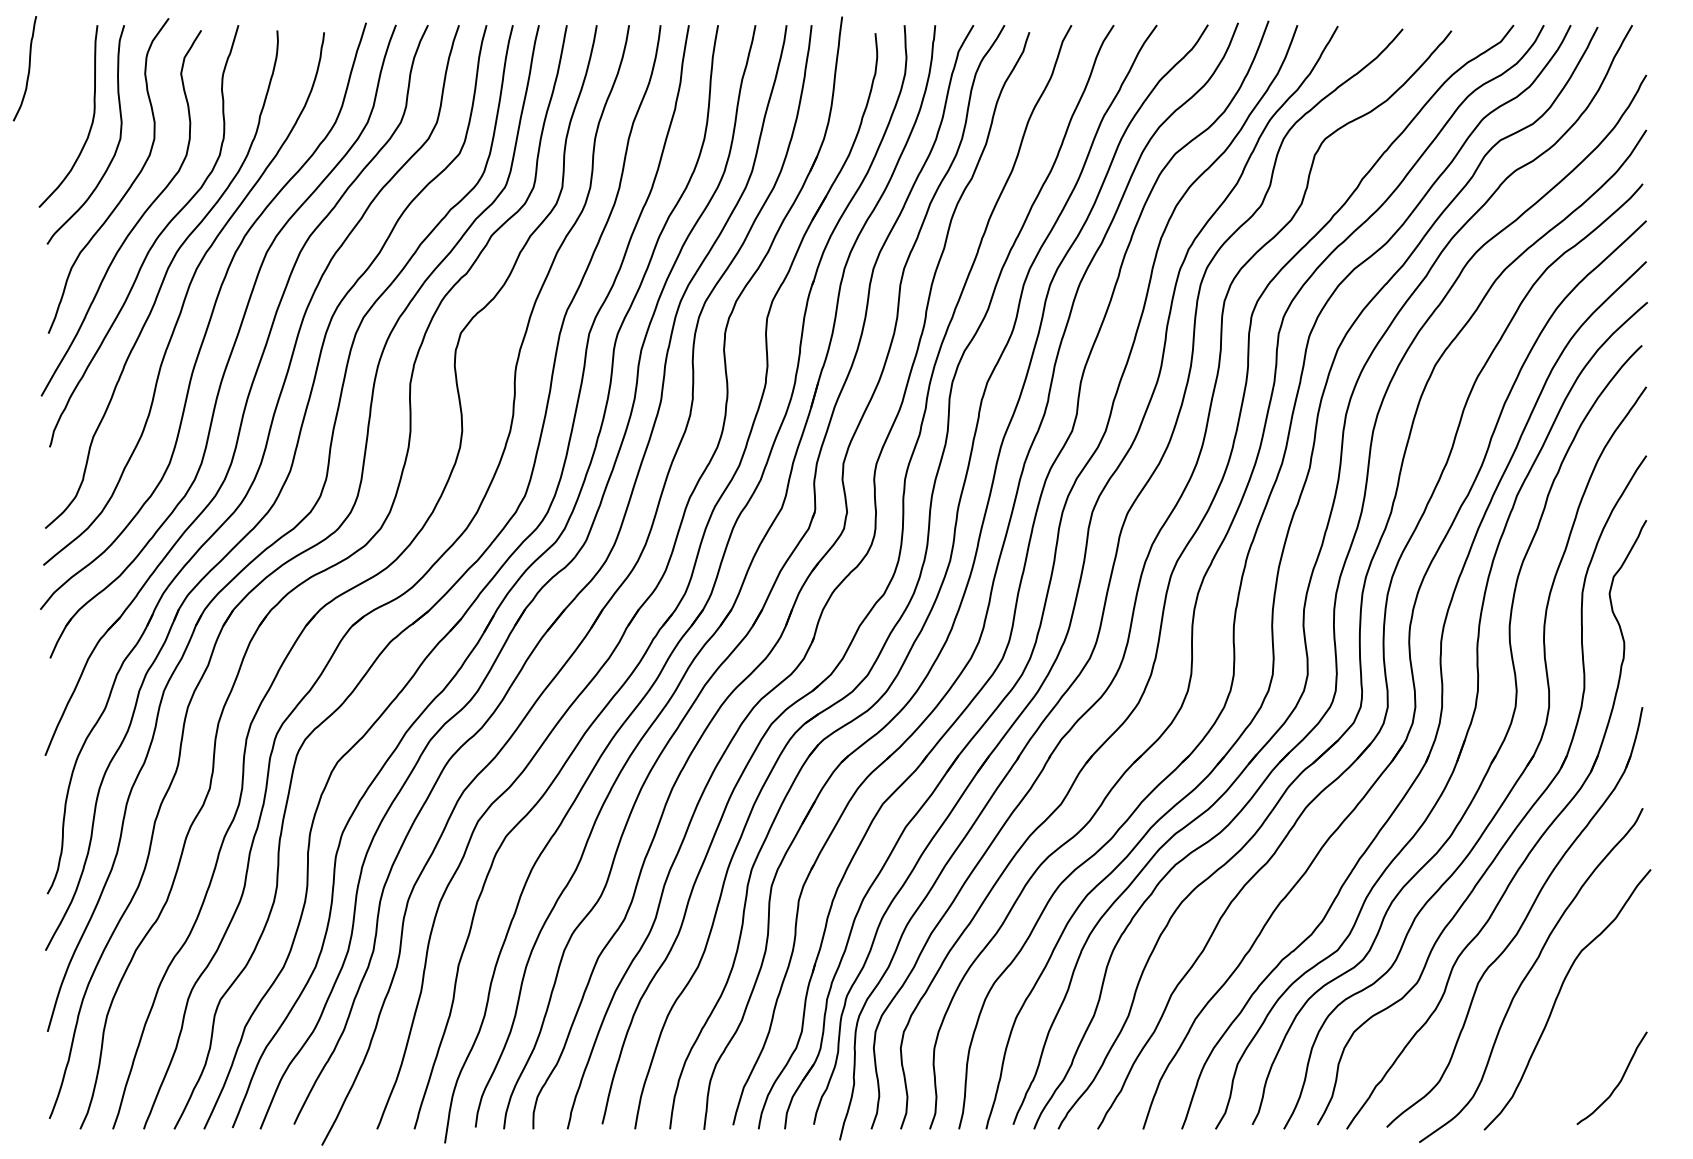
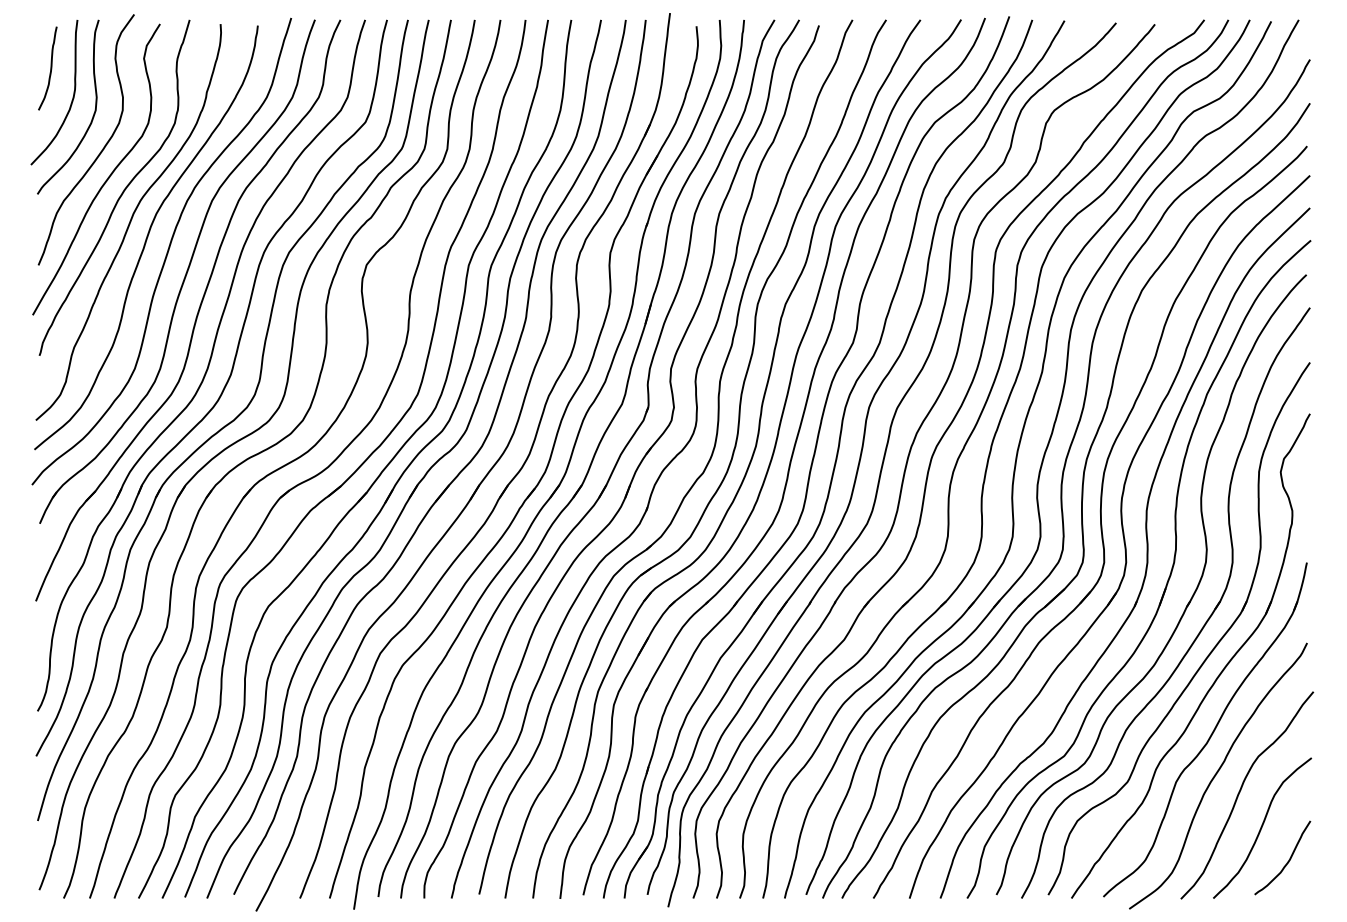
curve: (28, 68) -> (50, 68), moved
curve: (1586, 1040) -> (1262, 827), added

